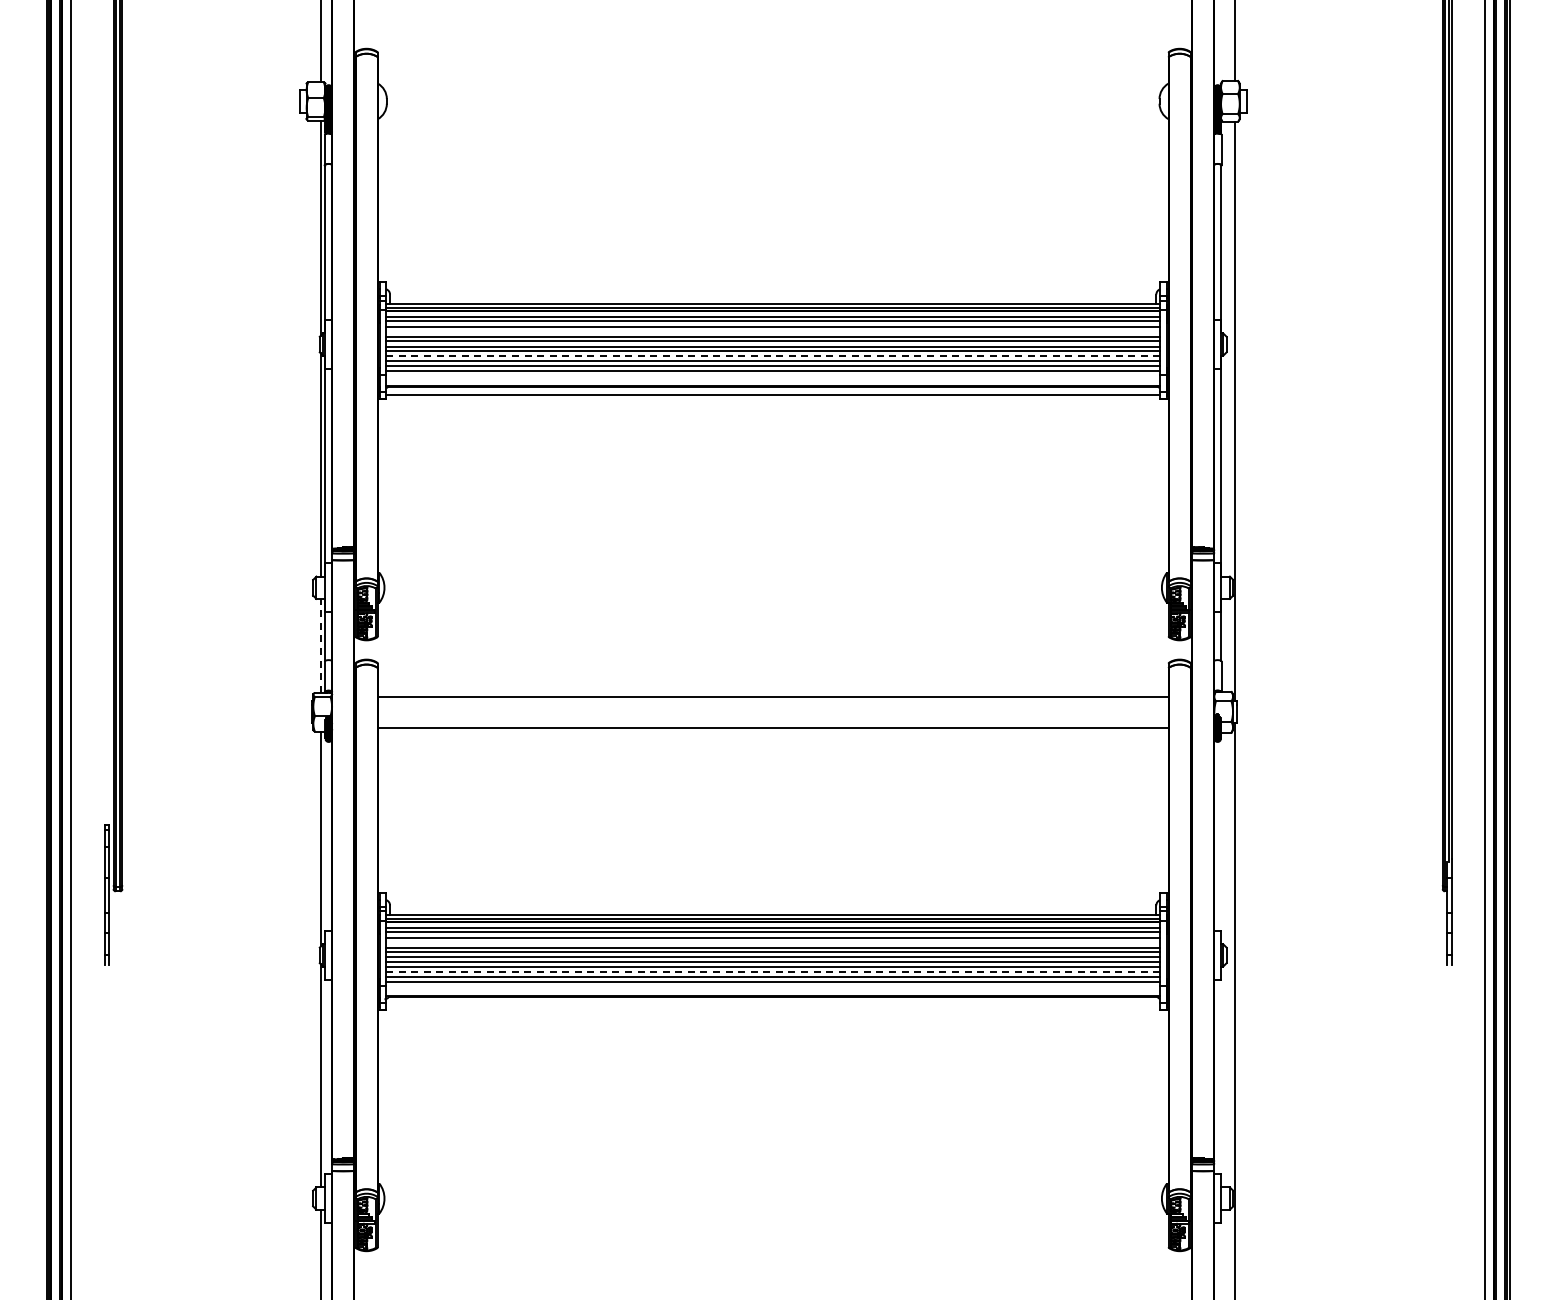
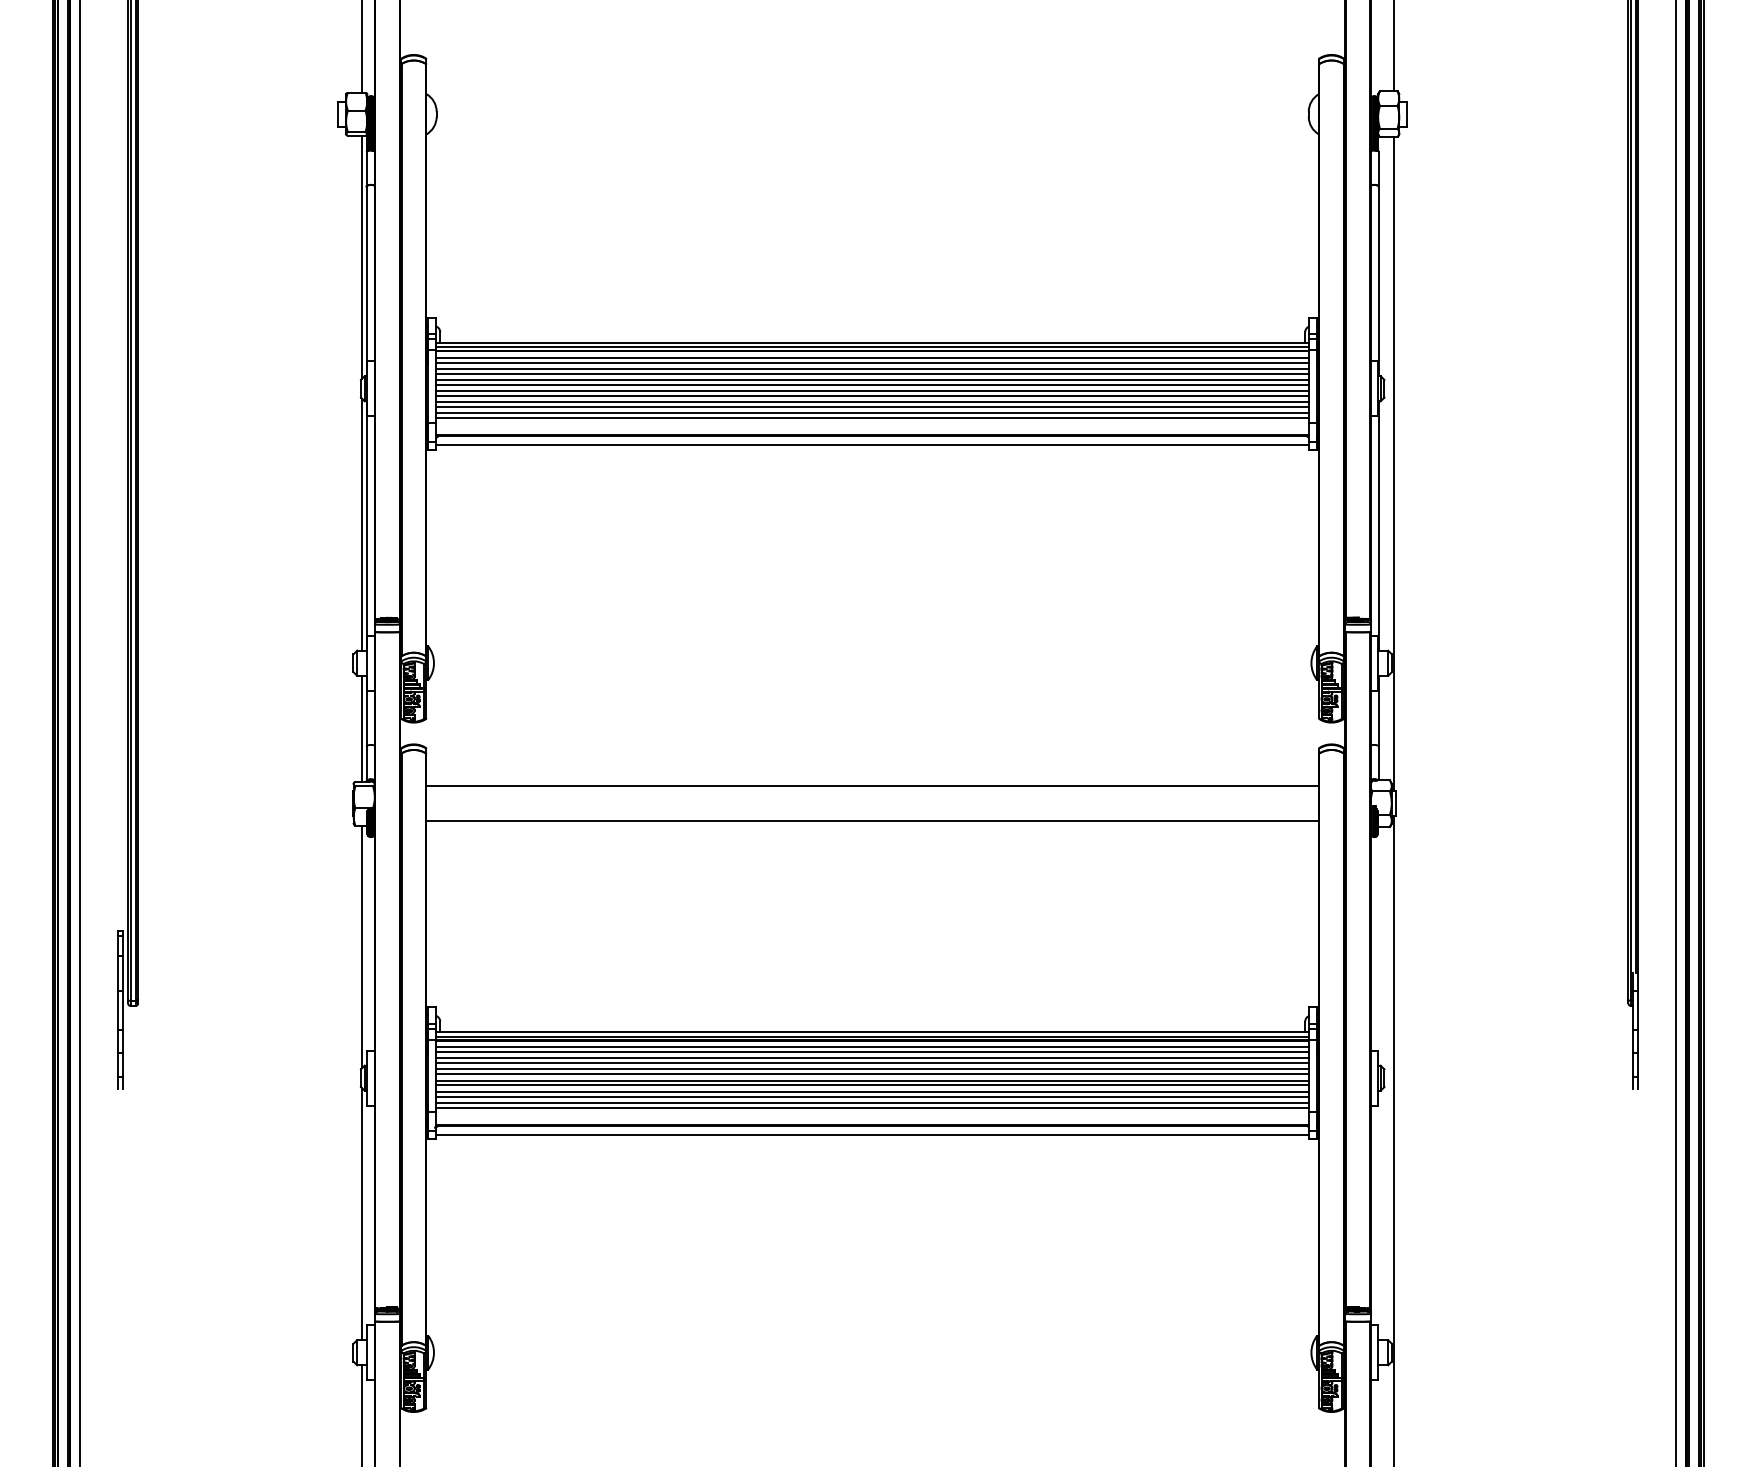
line: (773, 331) -> (873, 374), added
line: (773, 356) -> (873, 402), dashed -> solid
line: (320, 645) -> (361, 728), dashed -> solid
line: (773, 942) -> (873, 1063), added
line: (773, 971) -> (873, 1096), dashed -> solid
line: (773, 1005) -> (873, 1134), added

